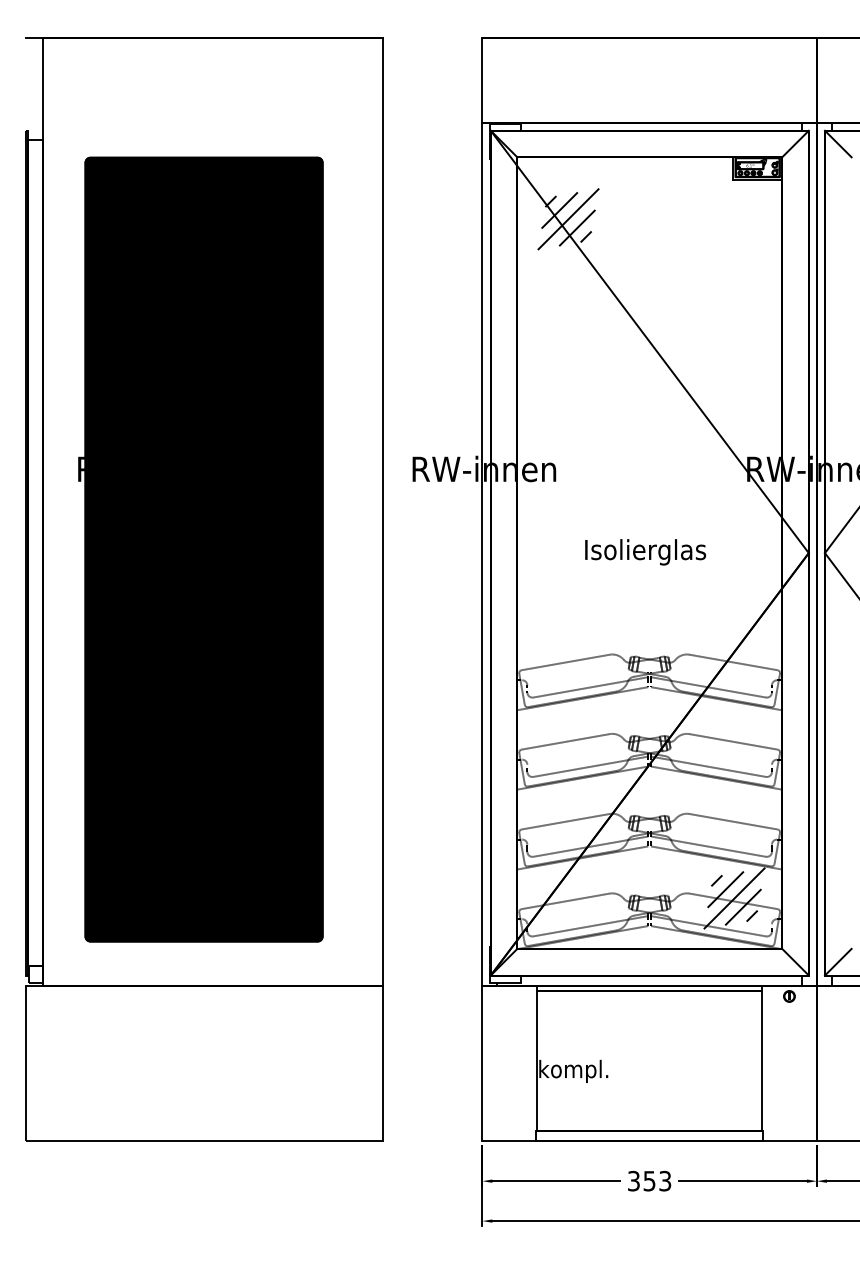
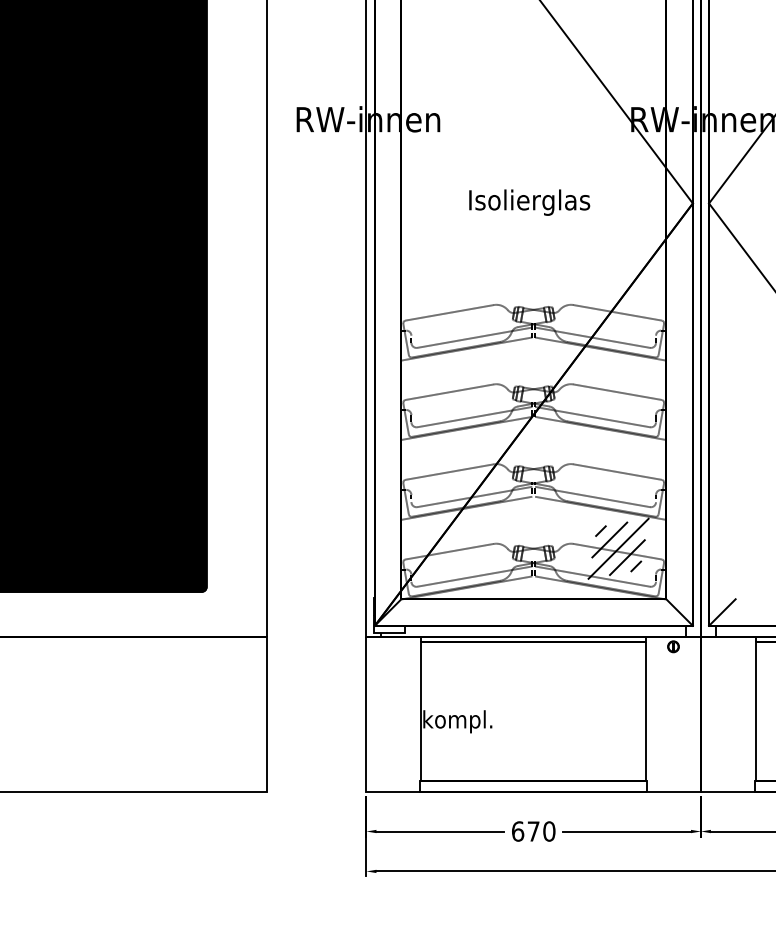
text: (649, 1180) -> (533, 830), 353 -> 670

